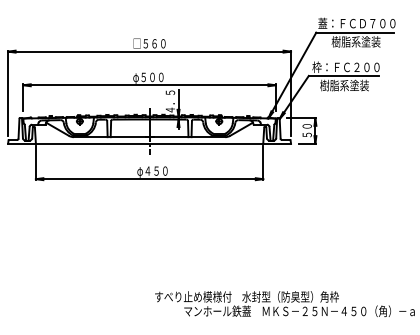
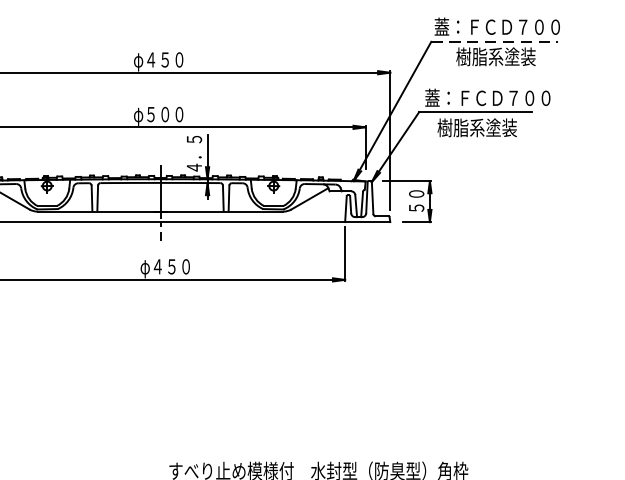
line: (355, 32) -> (494, 41), solid -> dashed
text: (149, 44) -> (160, 61), □５６０ -> φ４５０
text: (350, 66) -> (486, 96), 枠：ＦＣ２００ -> 蓋：ＦＣＤ７００

